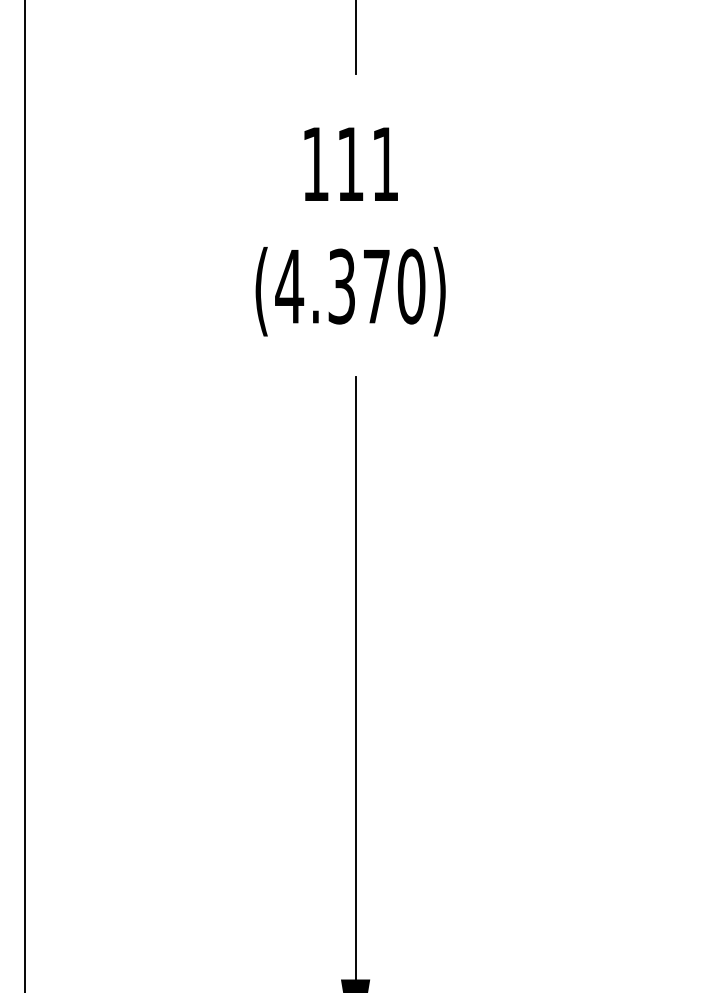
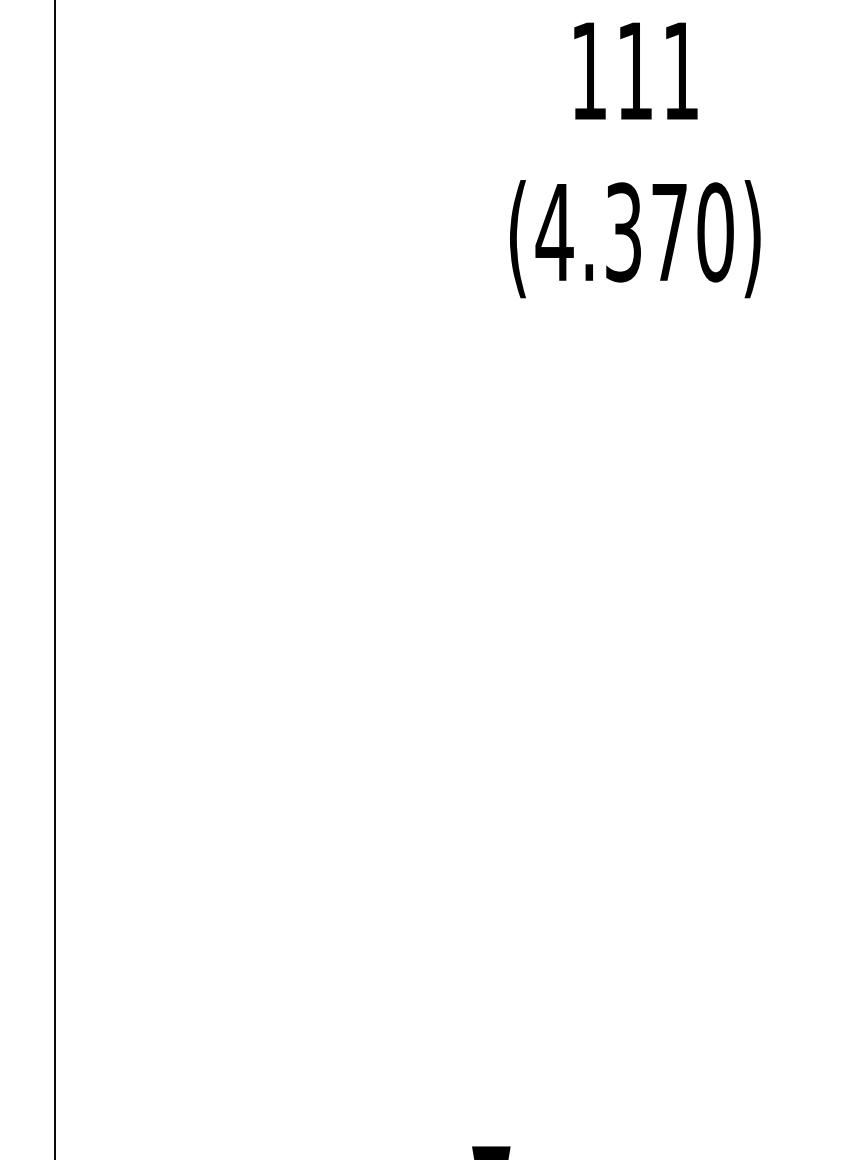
text: (350, 231) -> (635, 159), moved
line: (355, 678) -> (491, 749), removed

